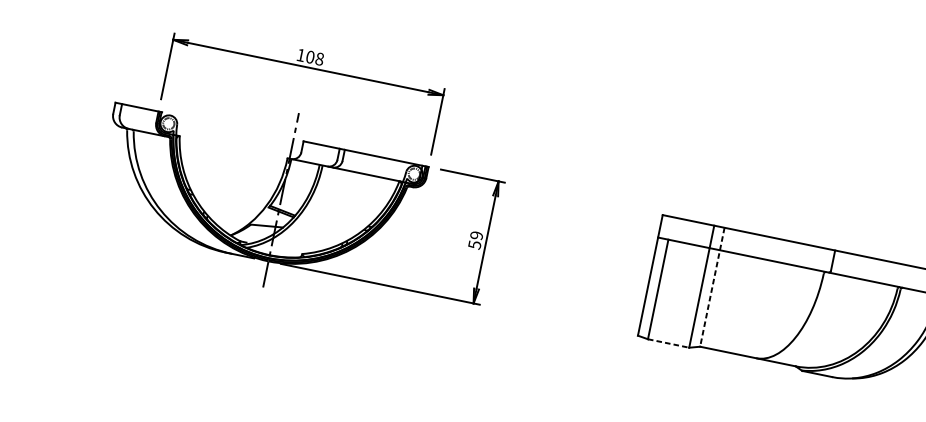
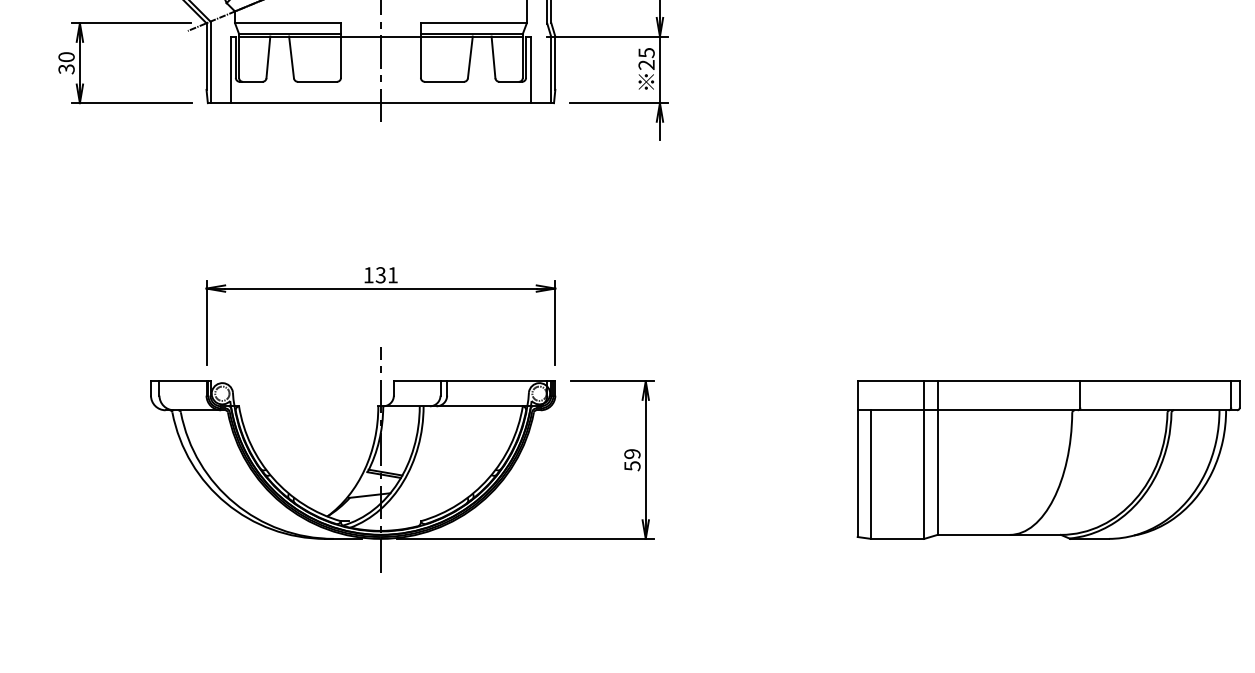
text: (314, 58) -> (386, 275), 108 -> 131
line: (712, 287) -> (937, 458), dashed -> solid
line: (668, 343) -> (897, 538), dashed -> solid

